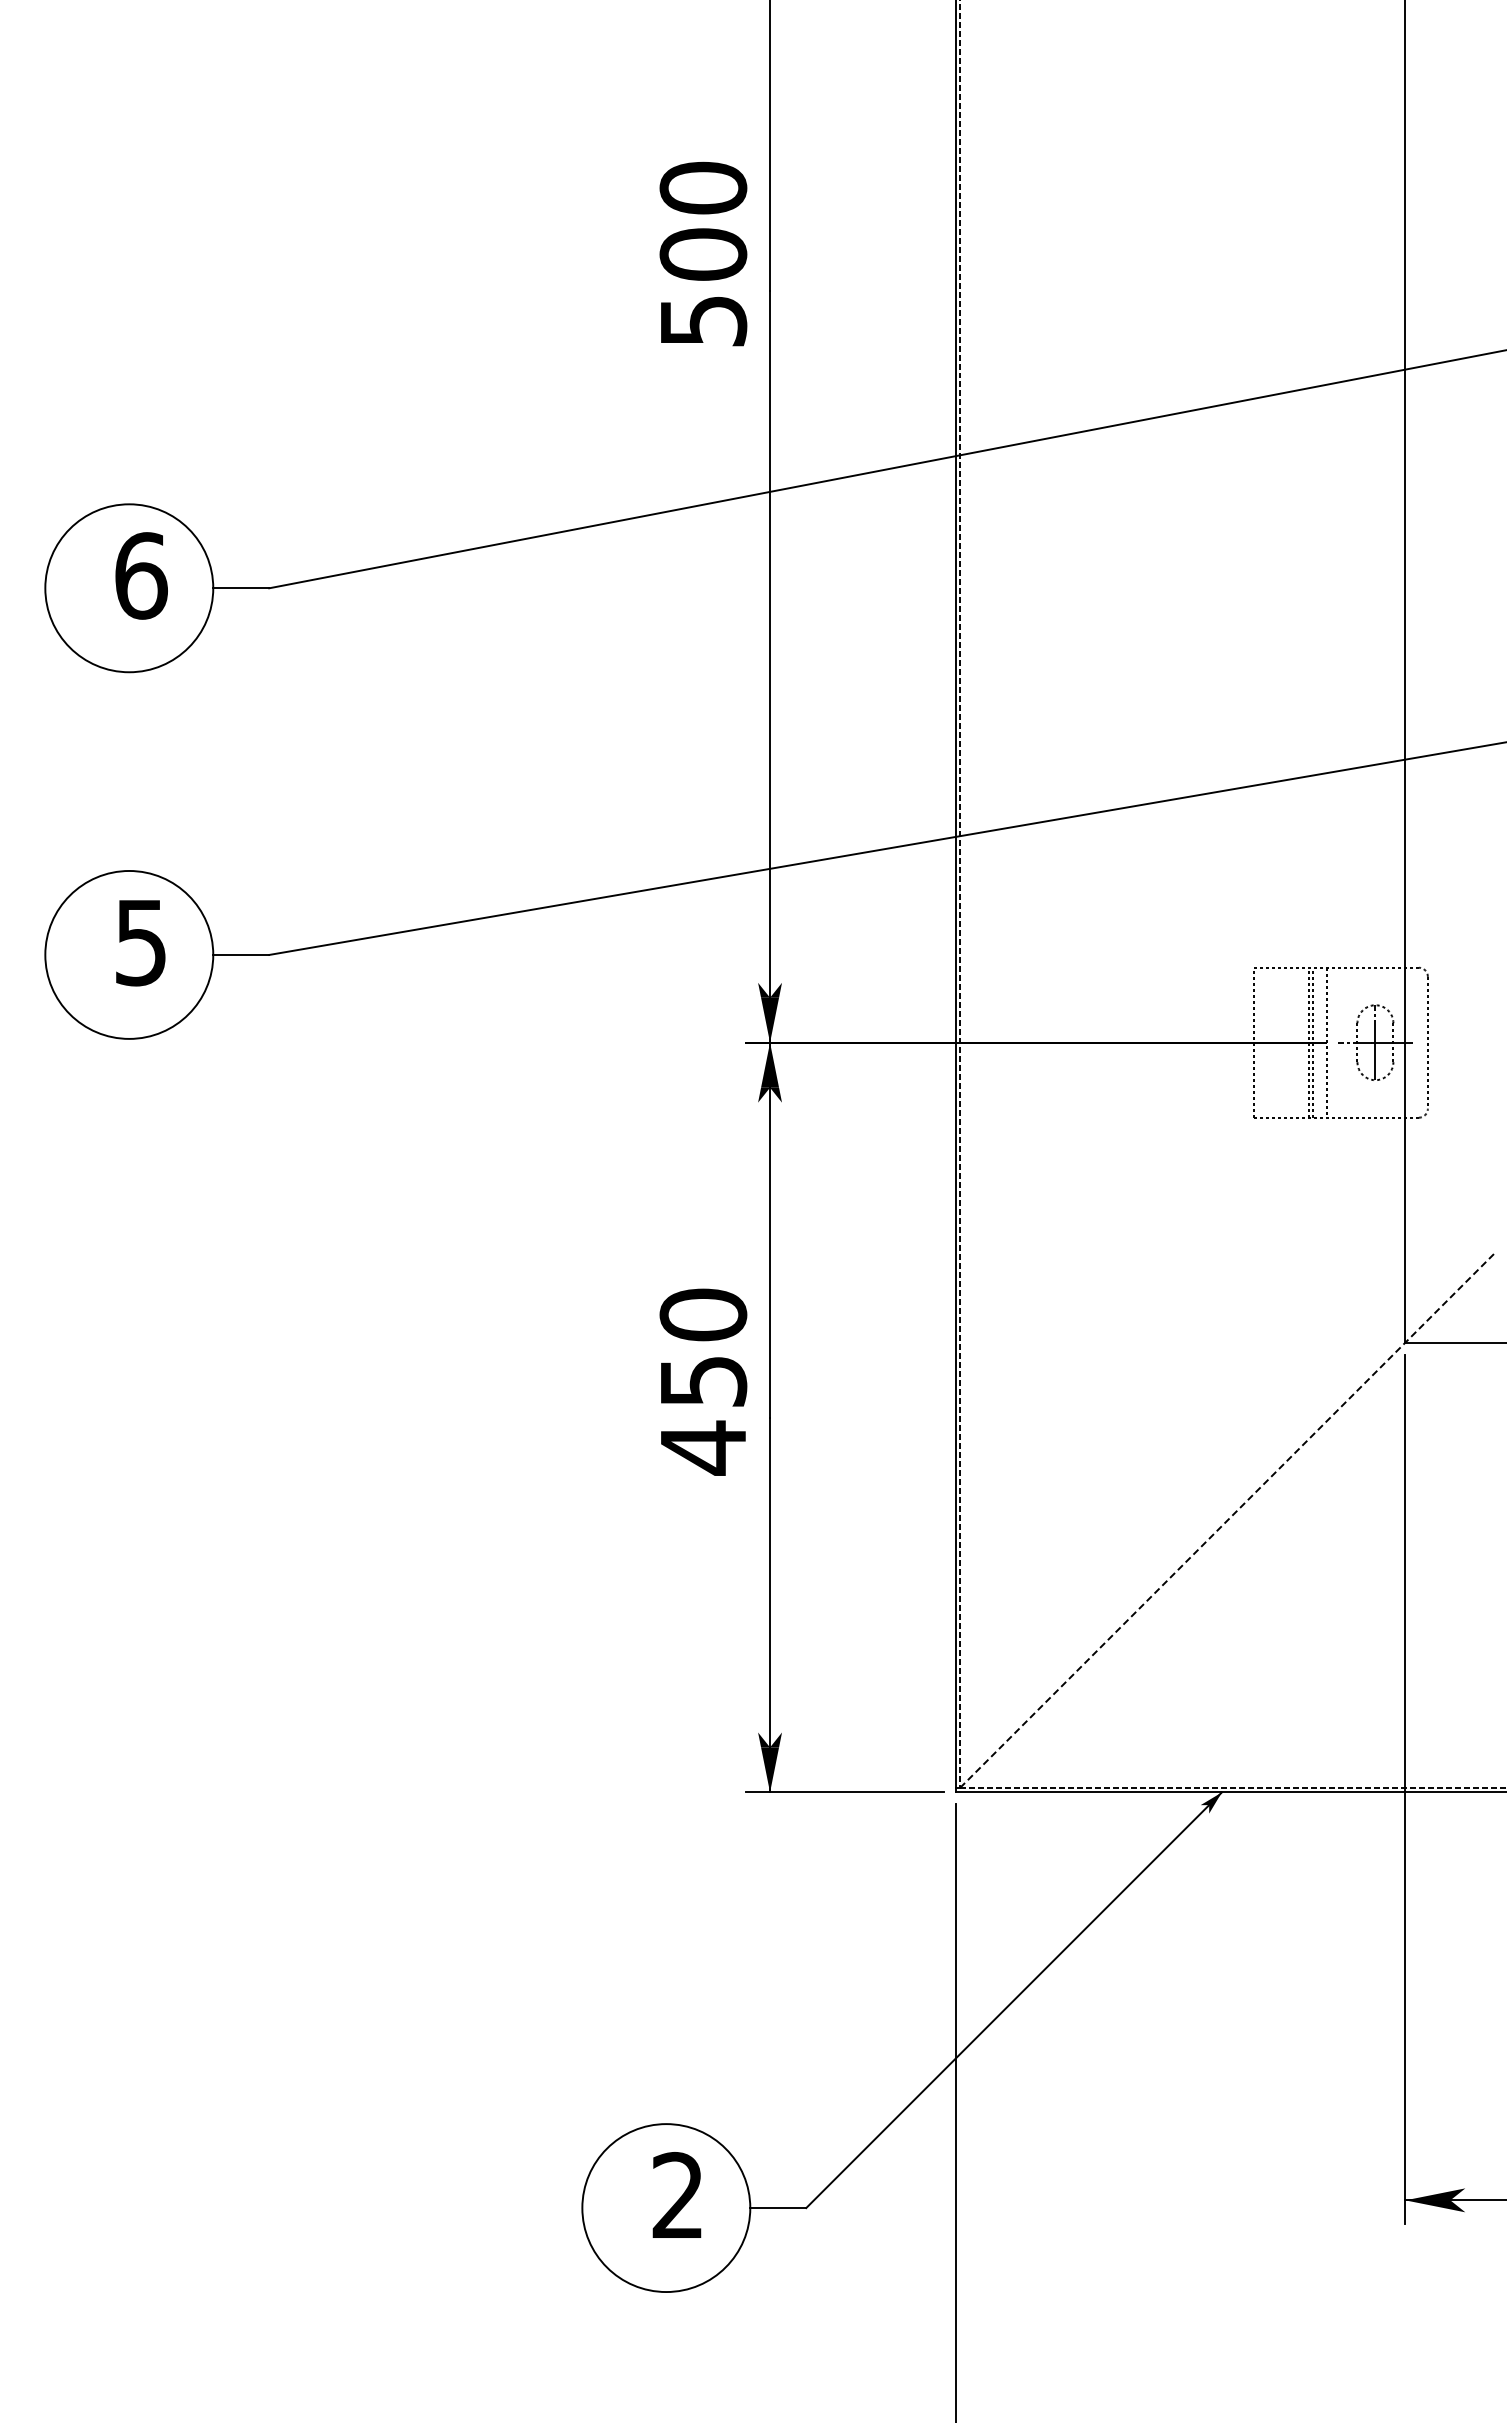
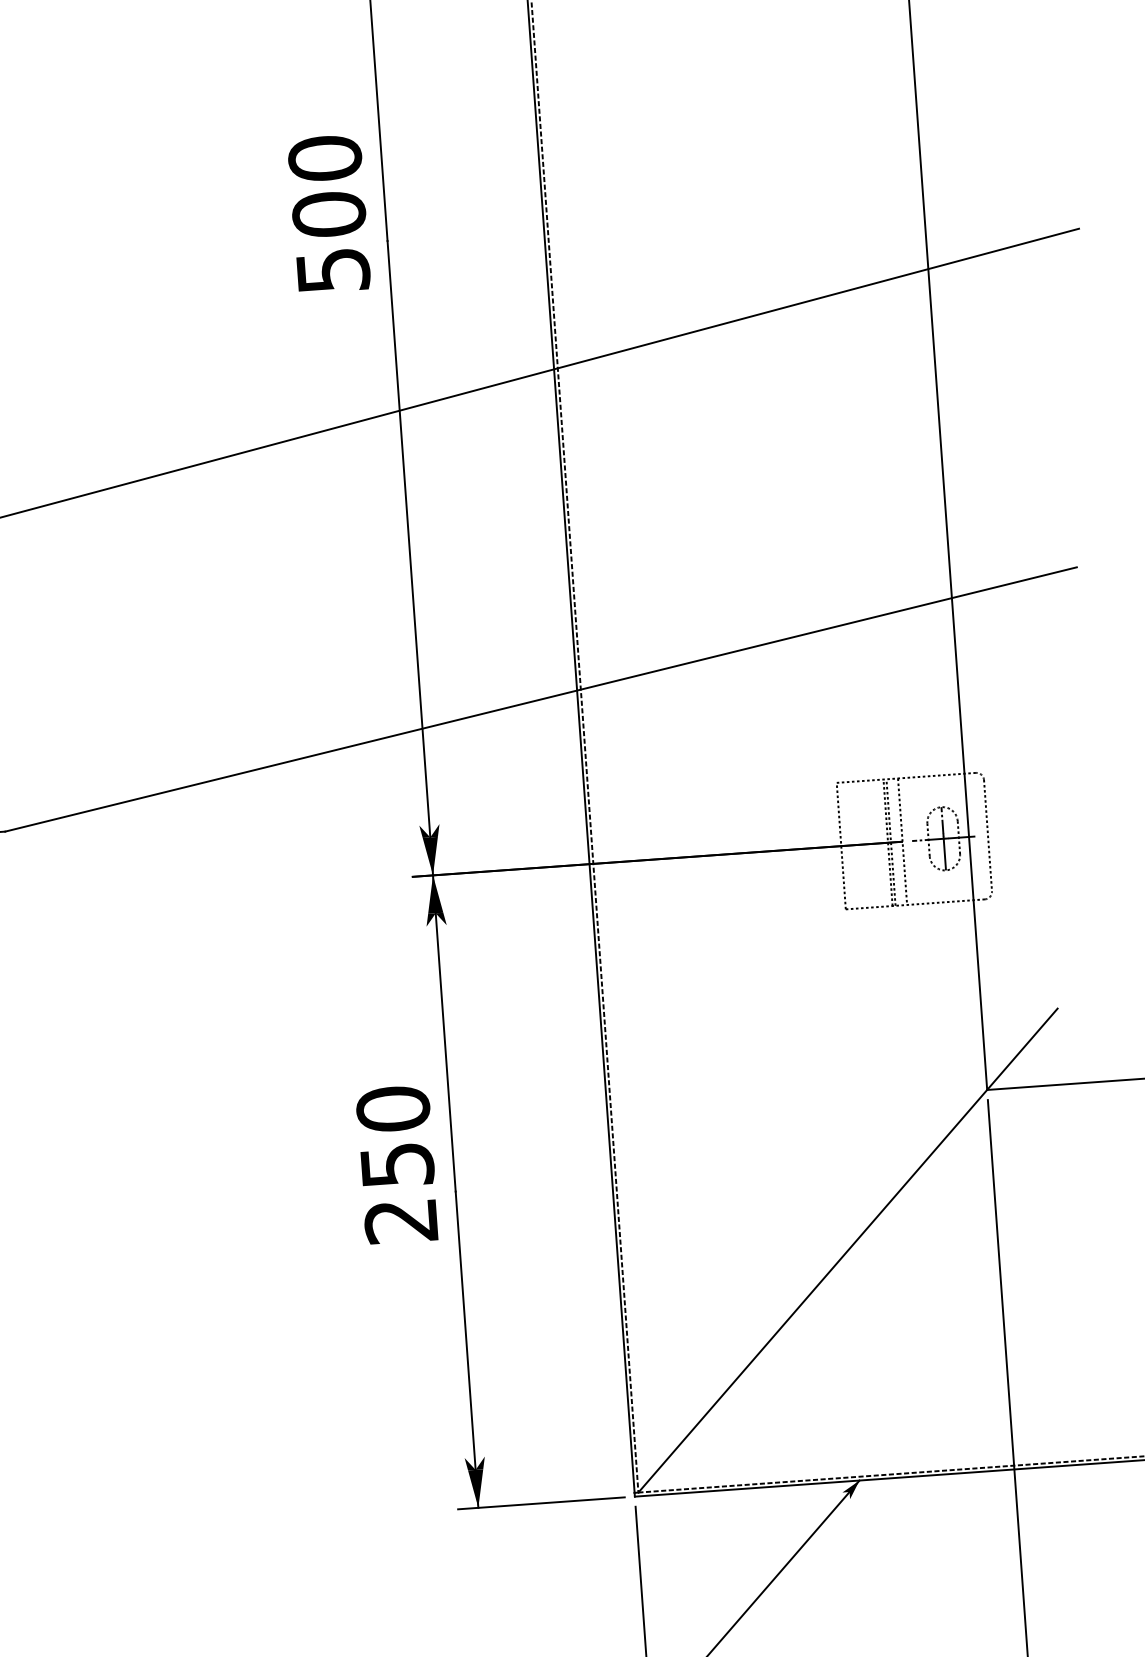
text: (702, 1447) -> (400, 1220), 450 -> 250
line: (1227, 1520) -> (847, 1250), dashed -> solid

